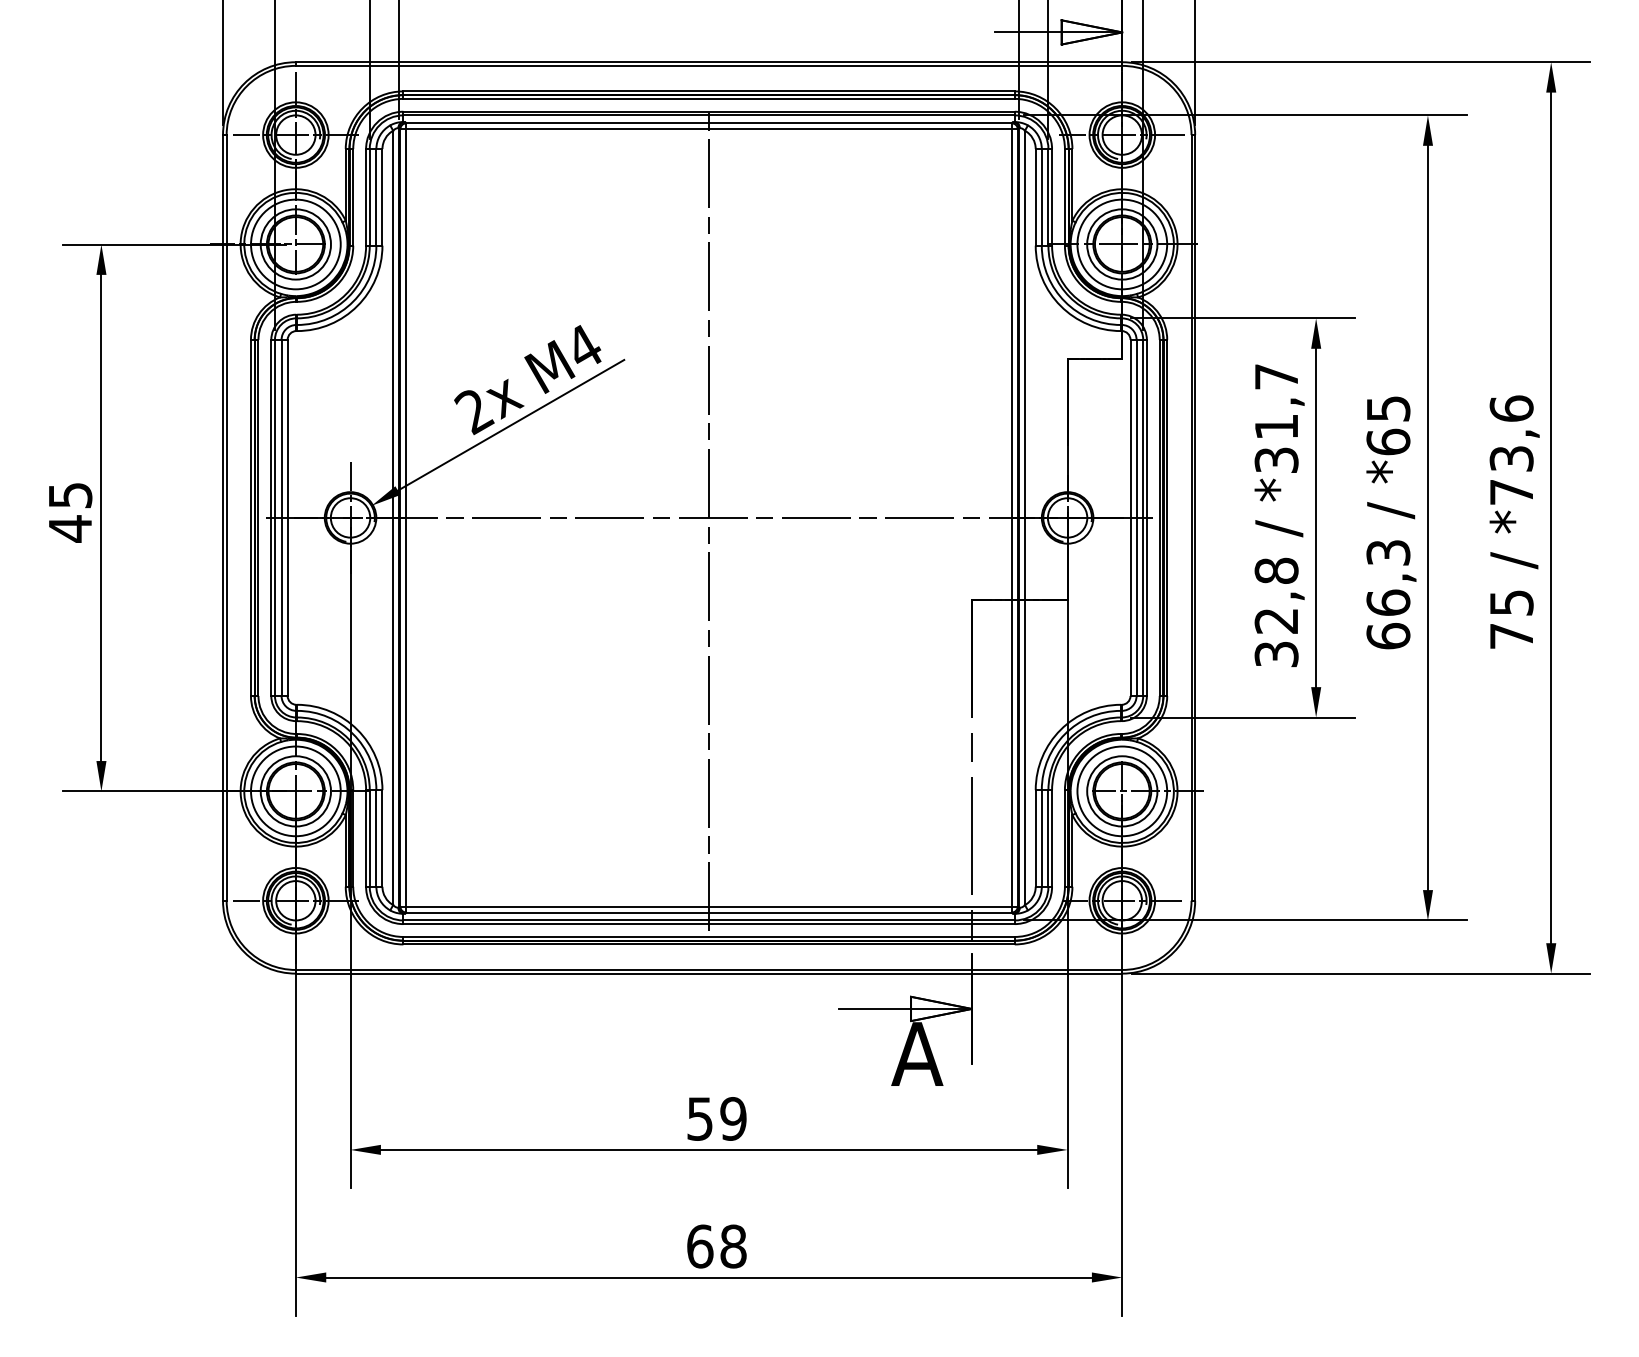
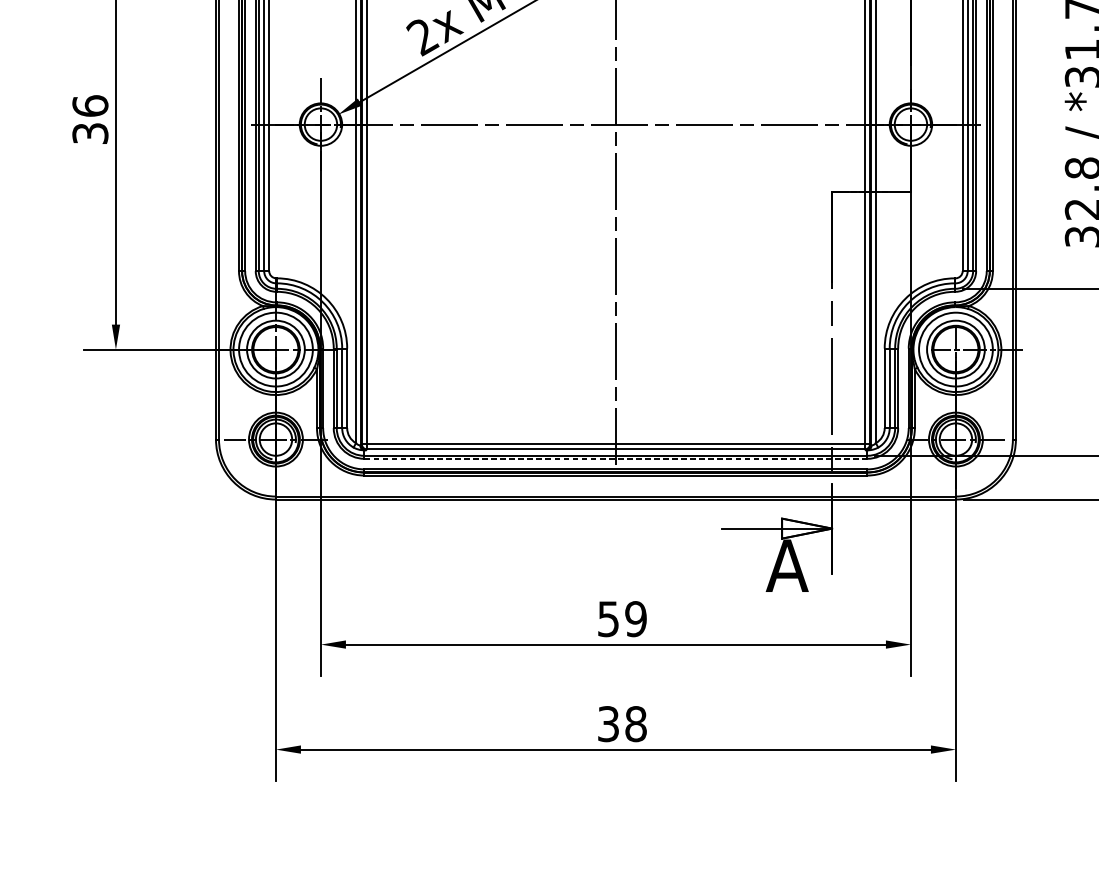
text: (70, 512) -> (90, 120), 45 -> 36
line: (709, 924) -> (616, 459), solid -> dashed
text: (700, 1246) -> (608, 724), 68 -> 38

